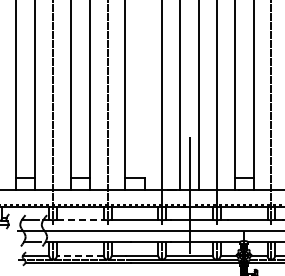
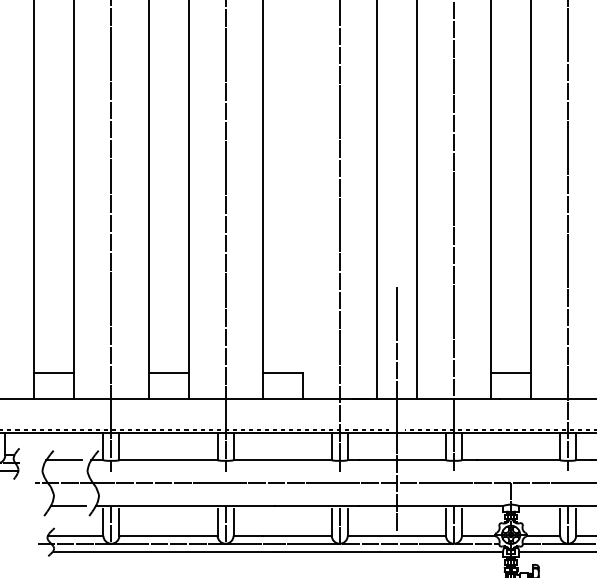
line: (80, 219) -> (168, 459), dashed -> solid
line: (79, 255) -> (166, 534), dashed -> solid

